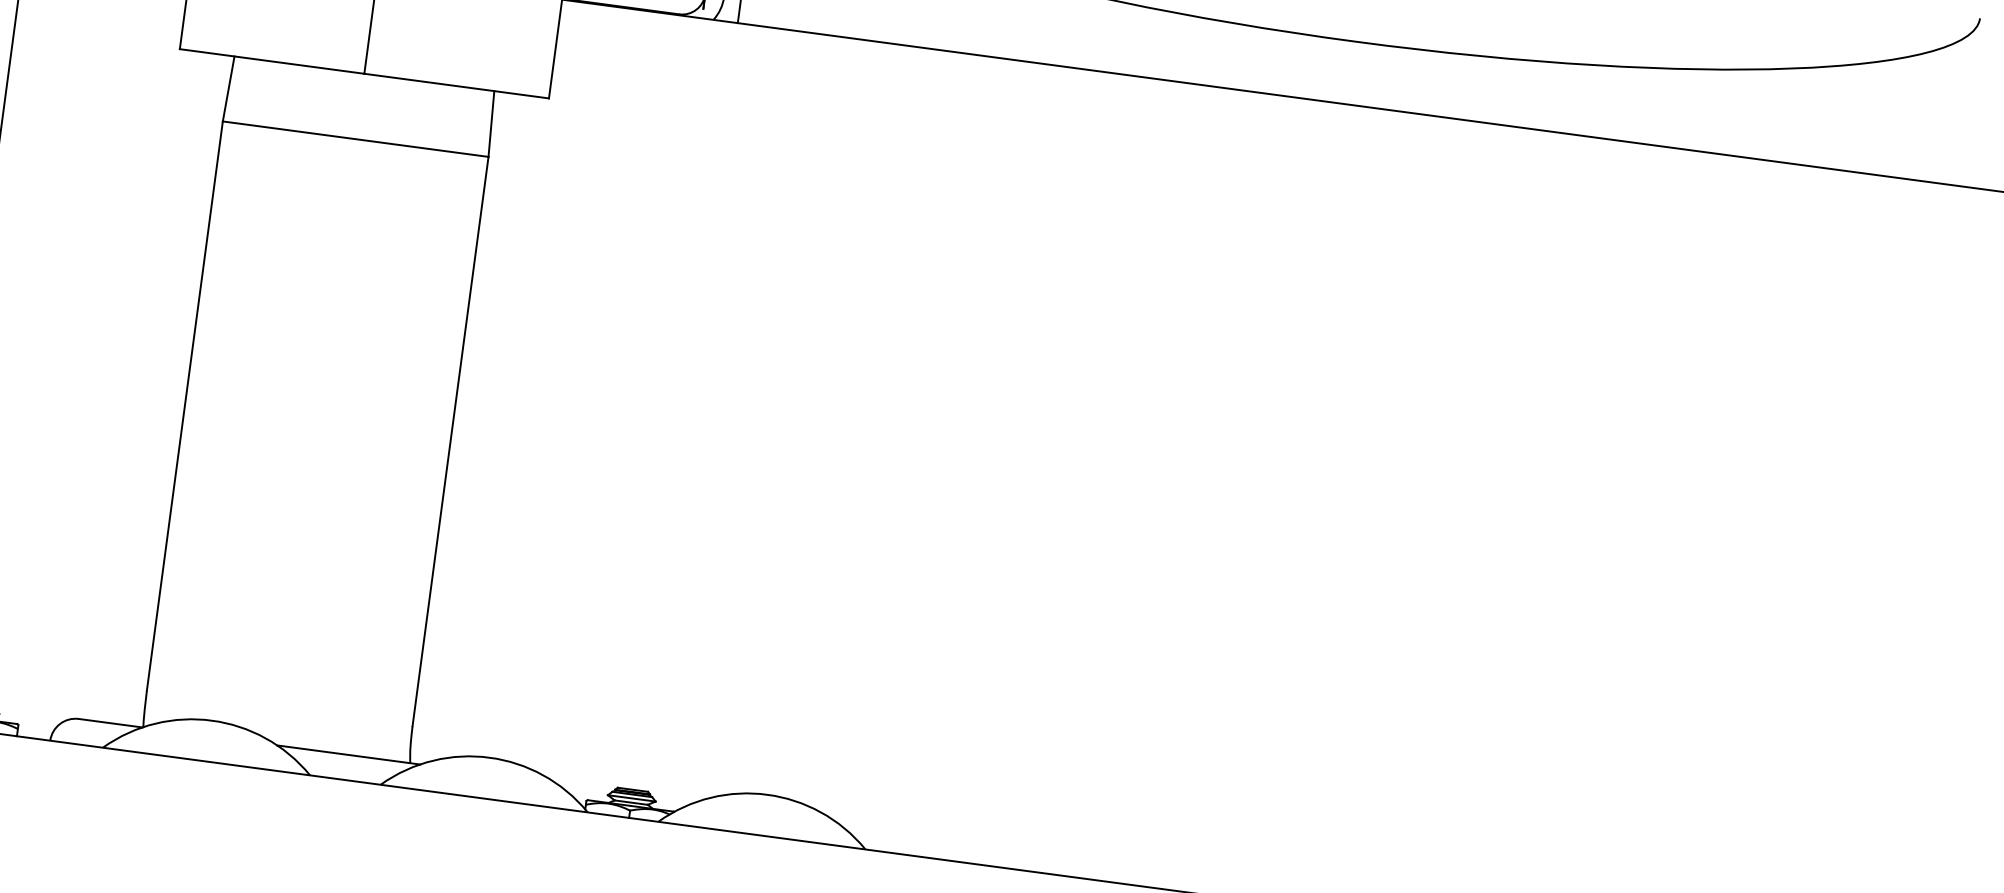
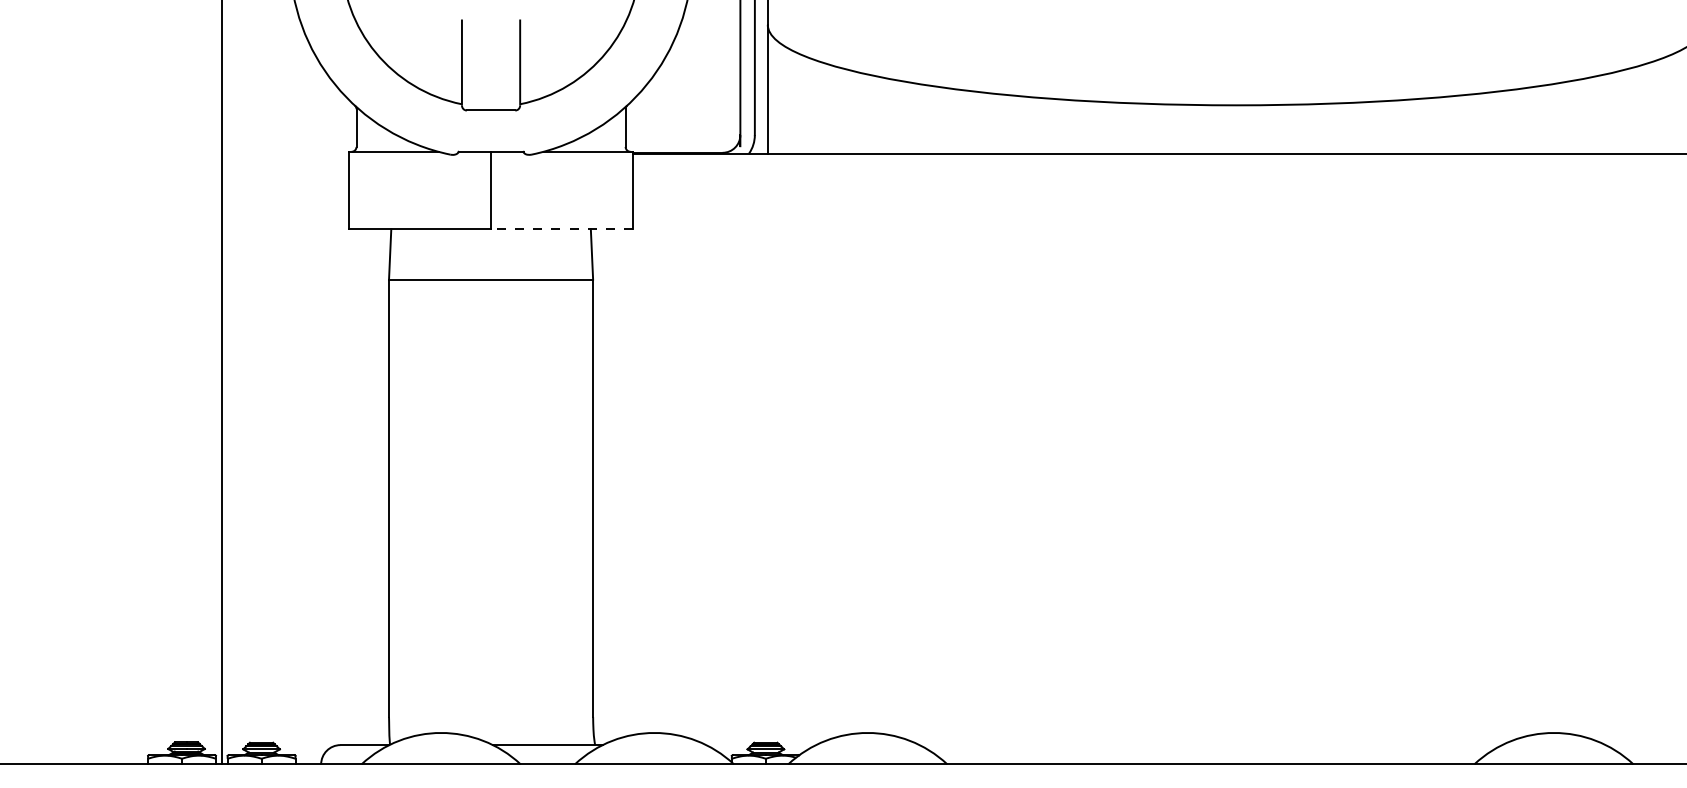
line: (456, 86) -> (561, 229), solid -> dashed

